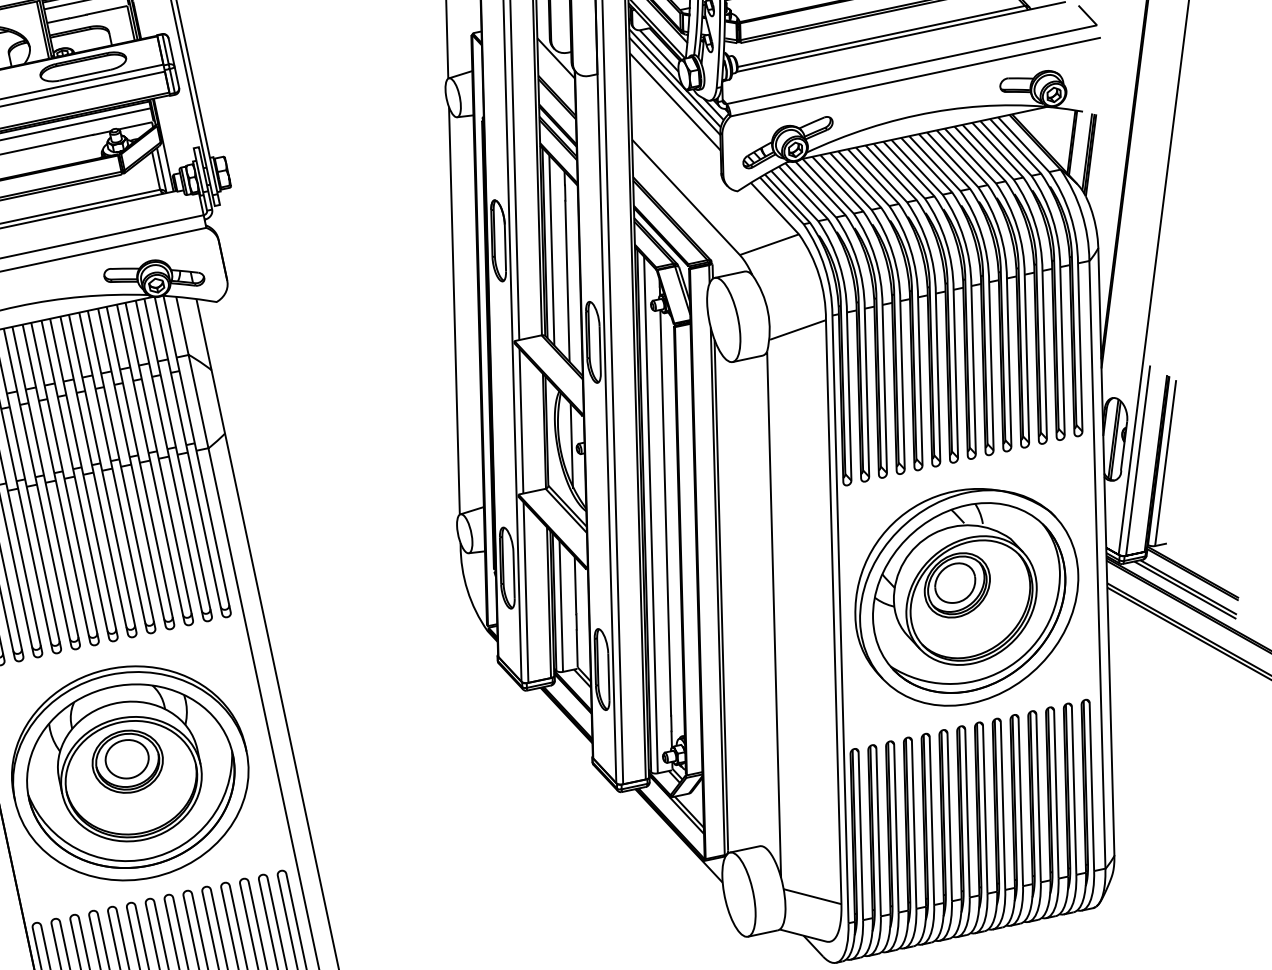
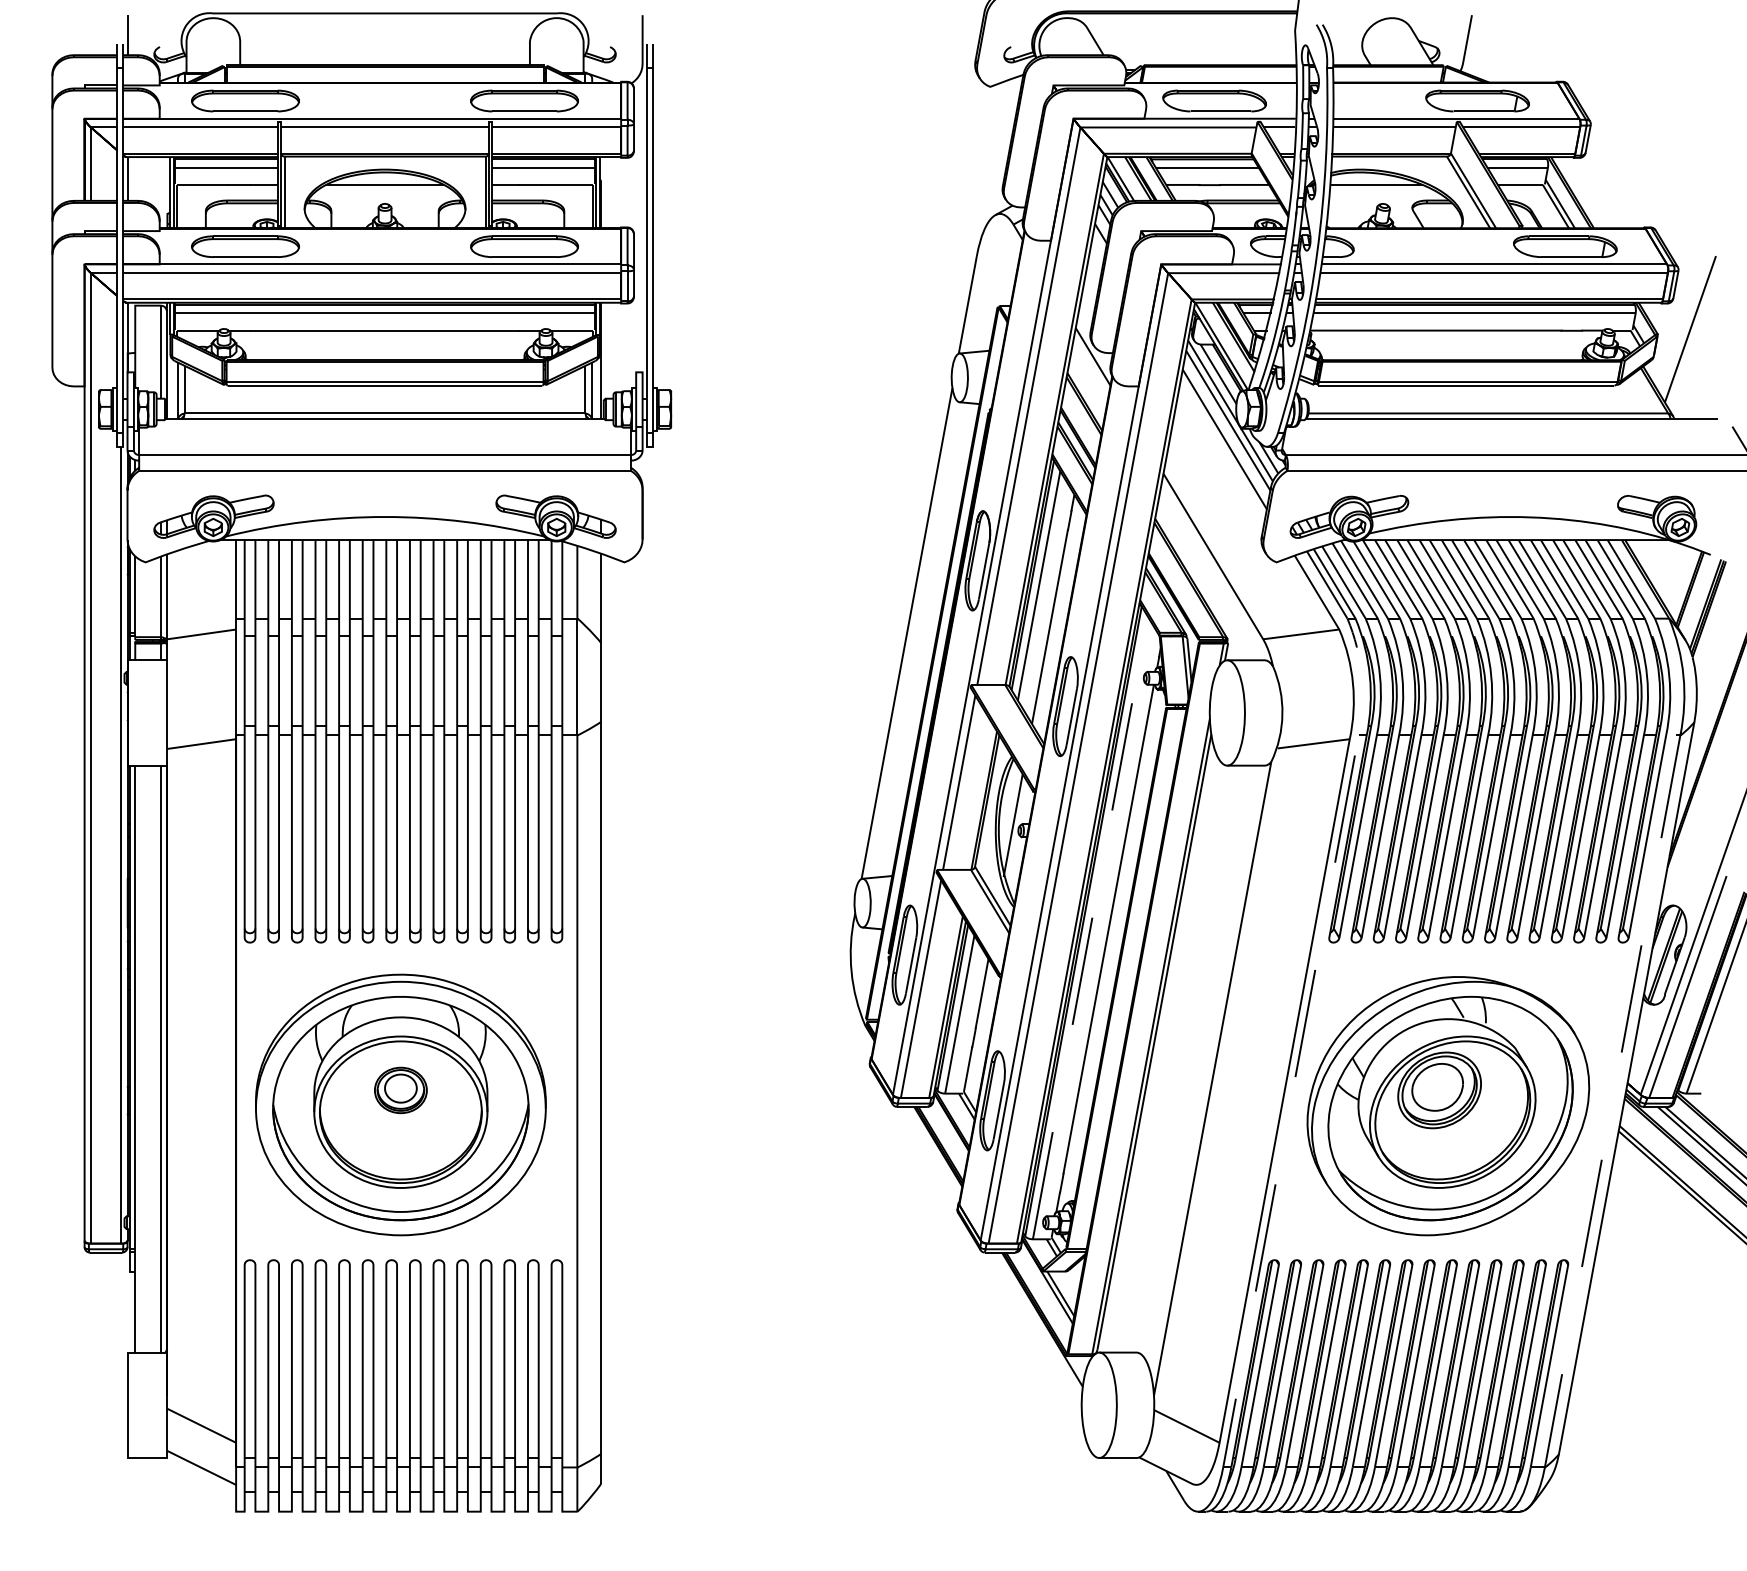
line: (650, 514) -> (1090, 927), solid -> dashed
line: (838, 528) -> (1311, 991), solid -> dashed
line: (1097, 564) -> (1612, 1100), solid -> dashed
part: (127, 761) -> (400, 1090), size x0.6

